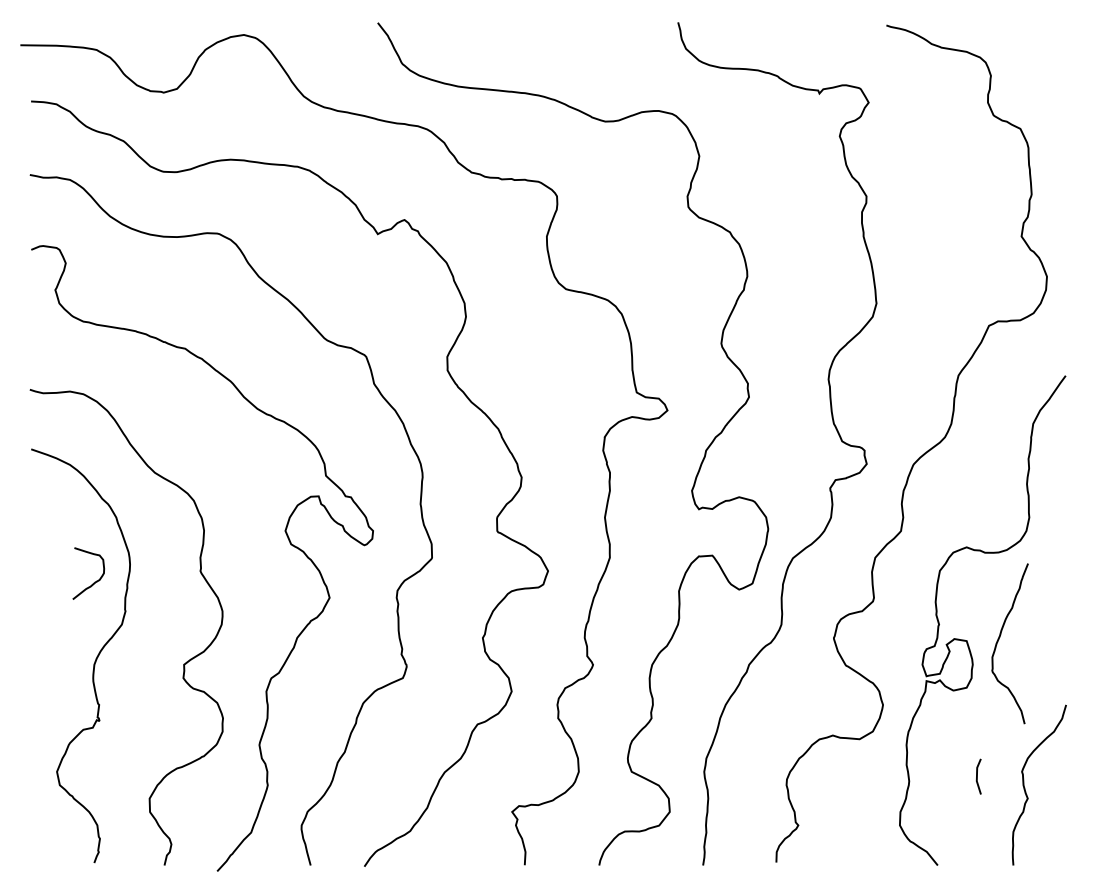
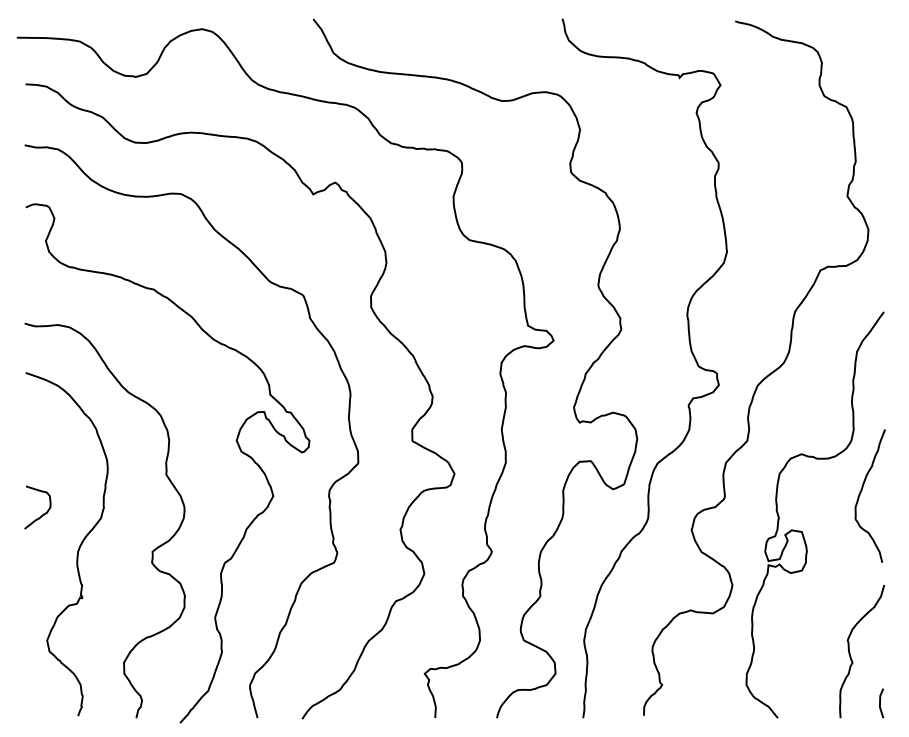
curve: (93, 582) -> (41, 514), moved
curve: (999, 639) -> (861, 492), moved
line: (977, 776) -> (880, 703), moved

